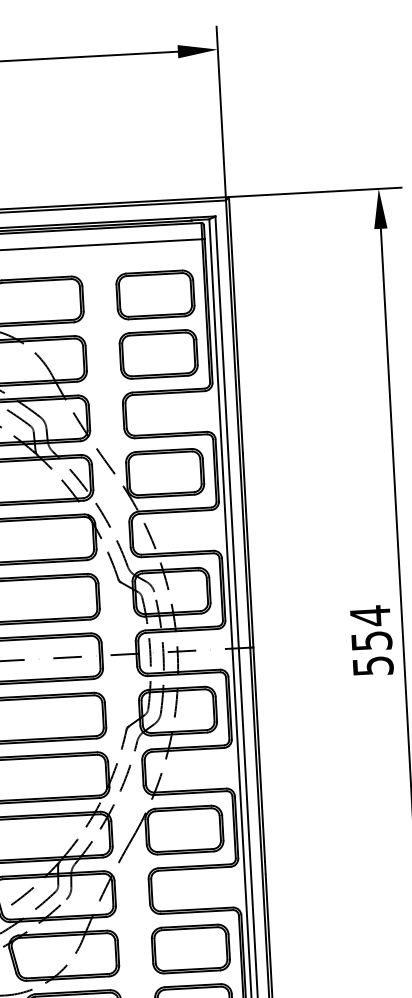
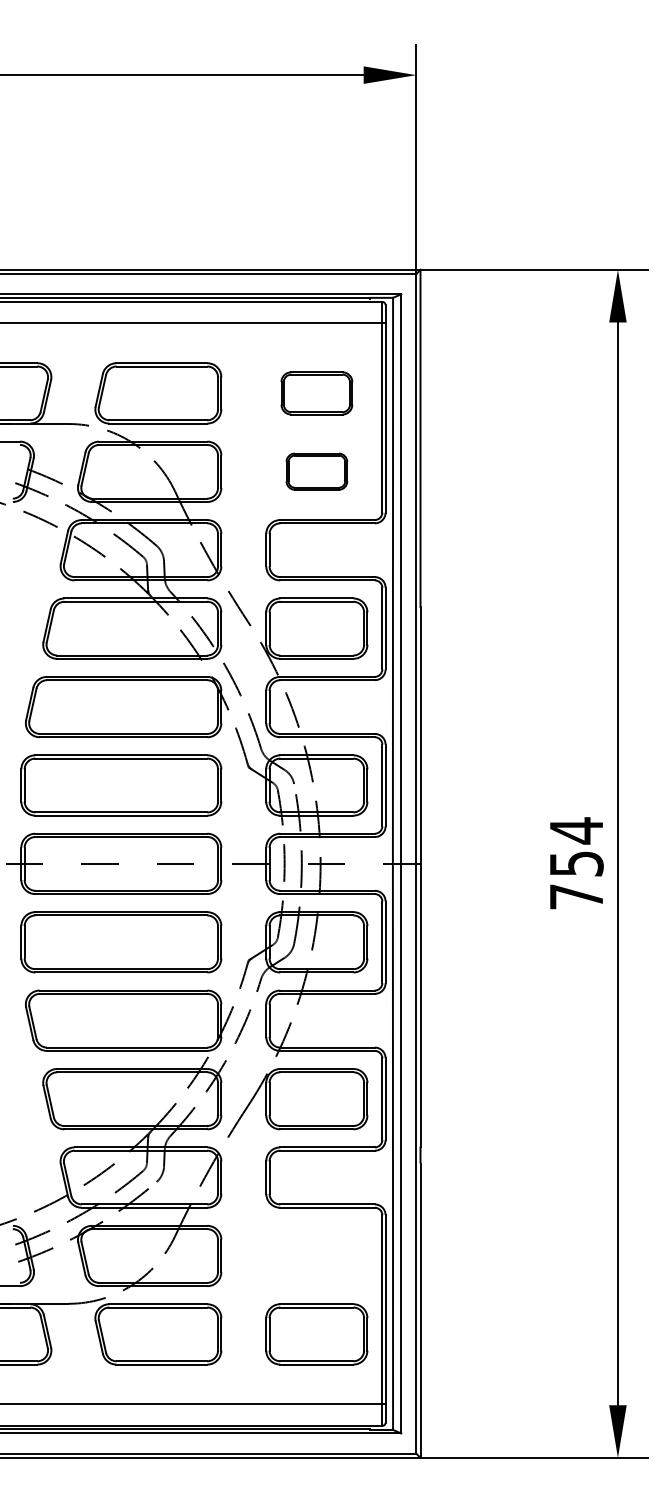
part: (155, 295) -> (316, 393), size x0.7
part: (158, 354) -> (316, 471), size x0.6
text: (373, 665) -> (576, 896), 554 -> 754
part: (190, 948) -> (316, 1255), removed

